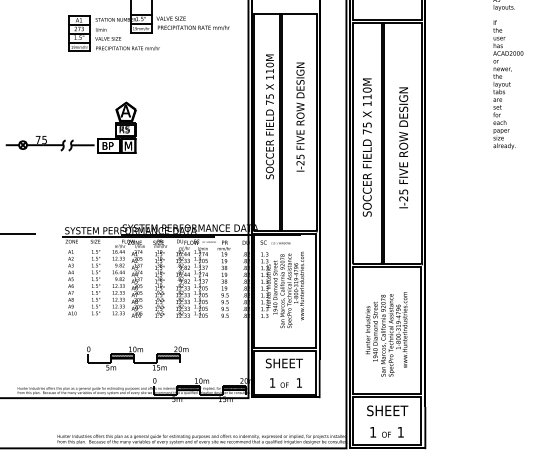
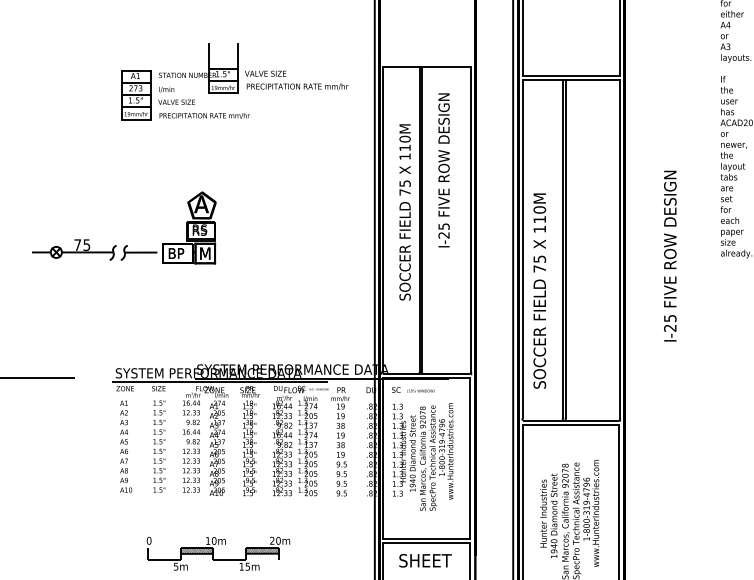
text: (300, 116) -> (444, 169), moved
text: (366, 147) -> (538, 291), moved
text: (403, 147) -> (670, 255), moved

